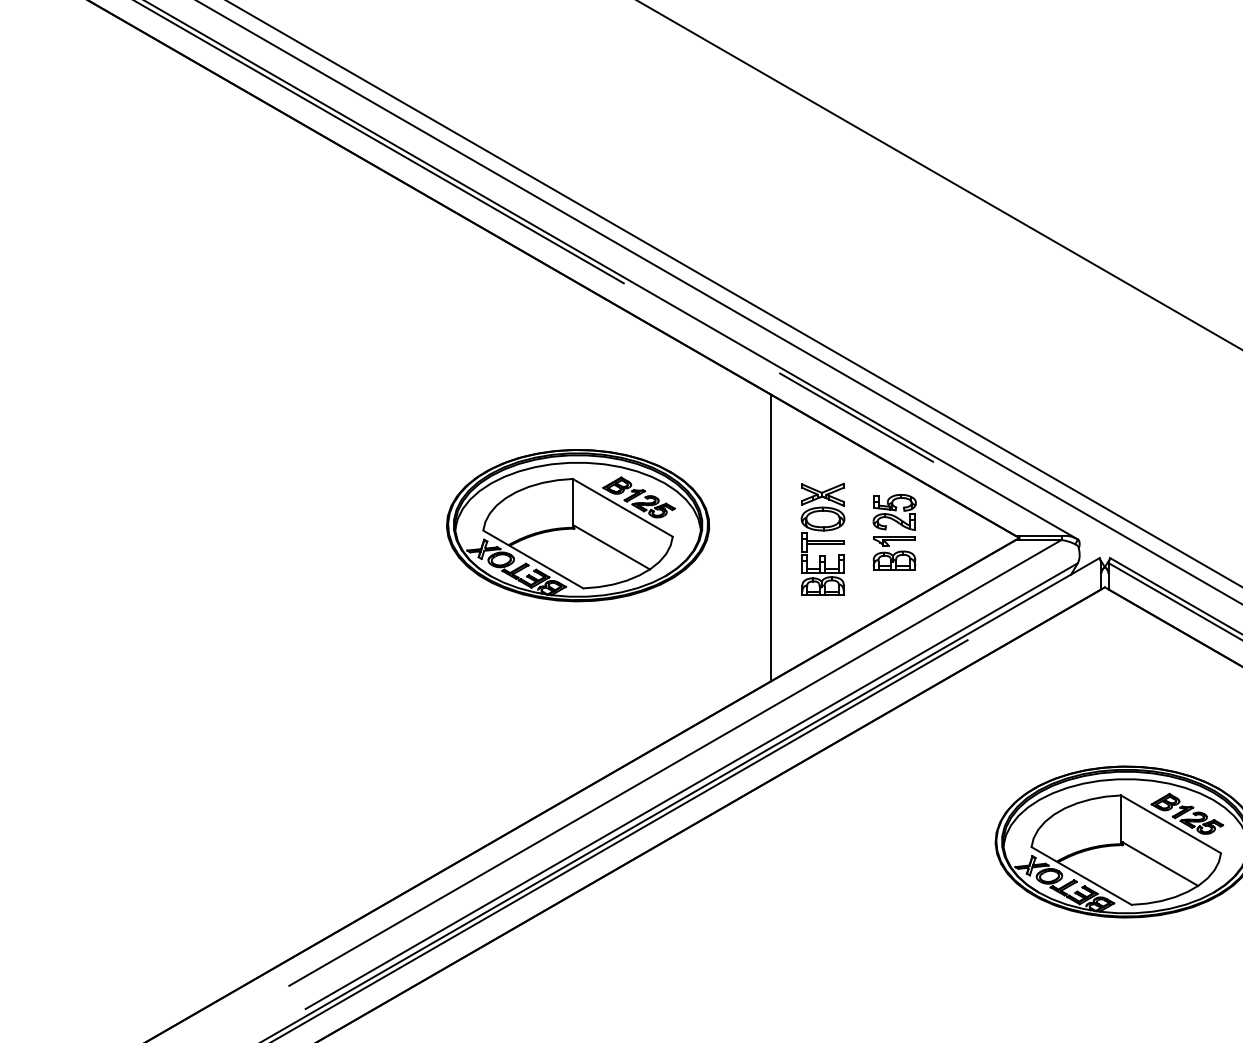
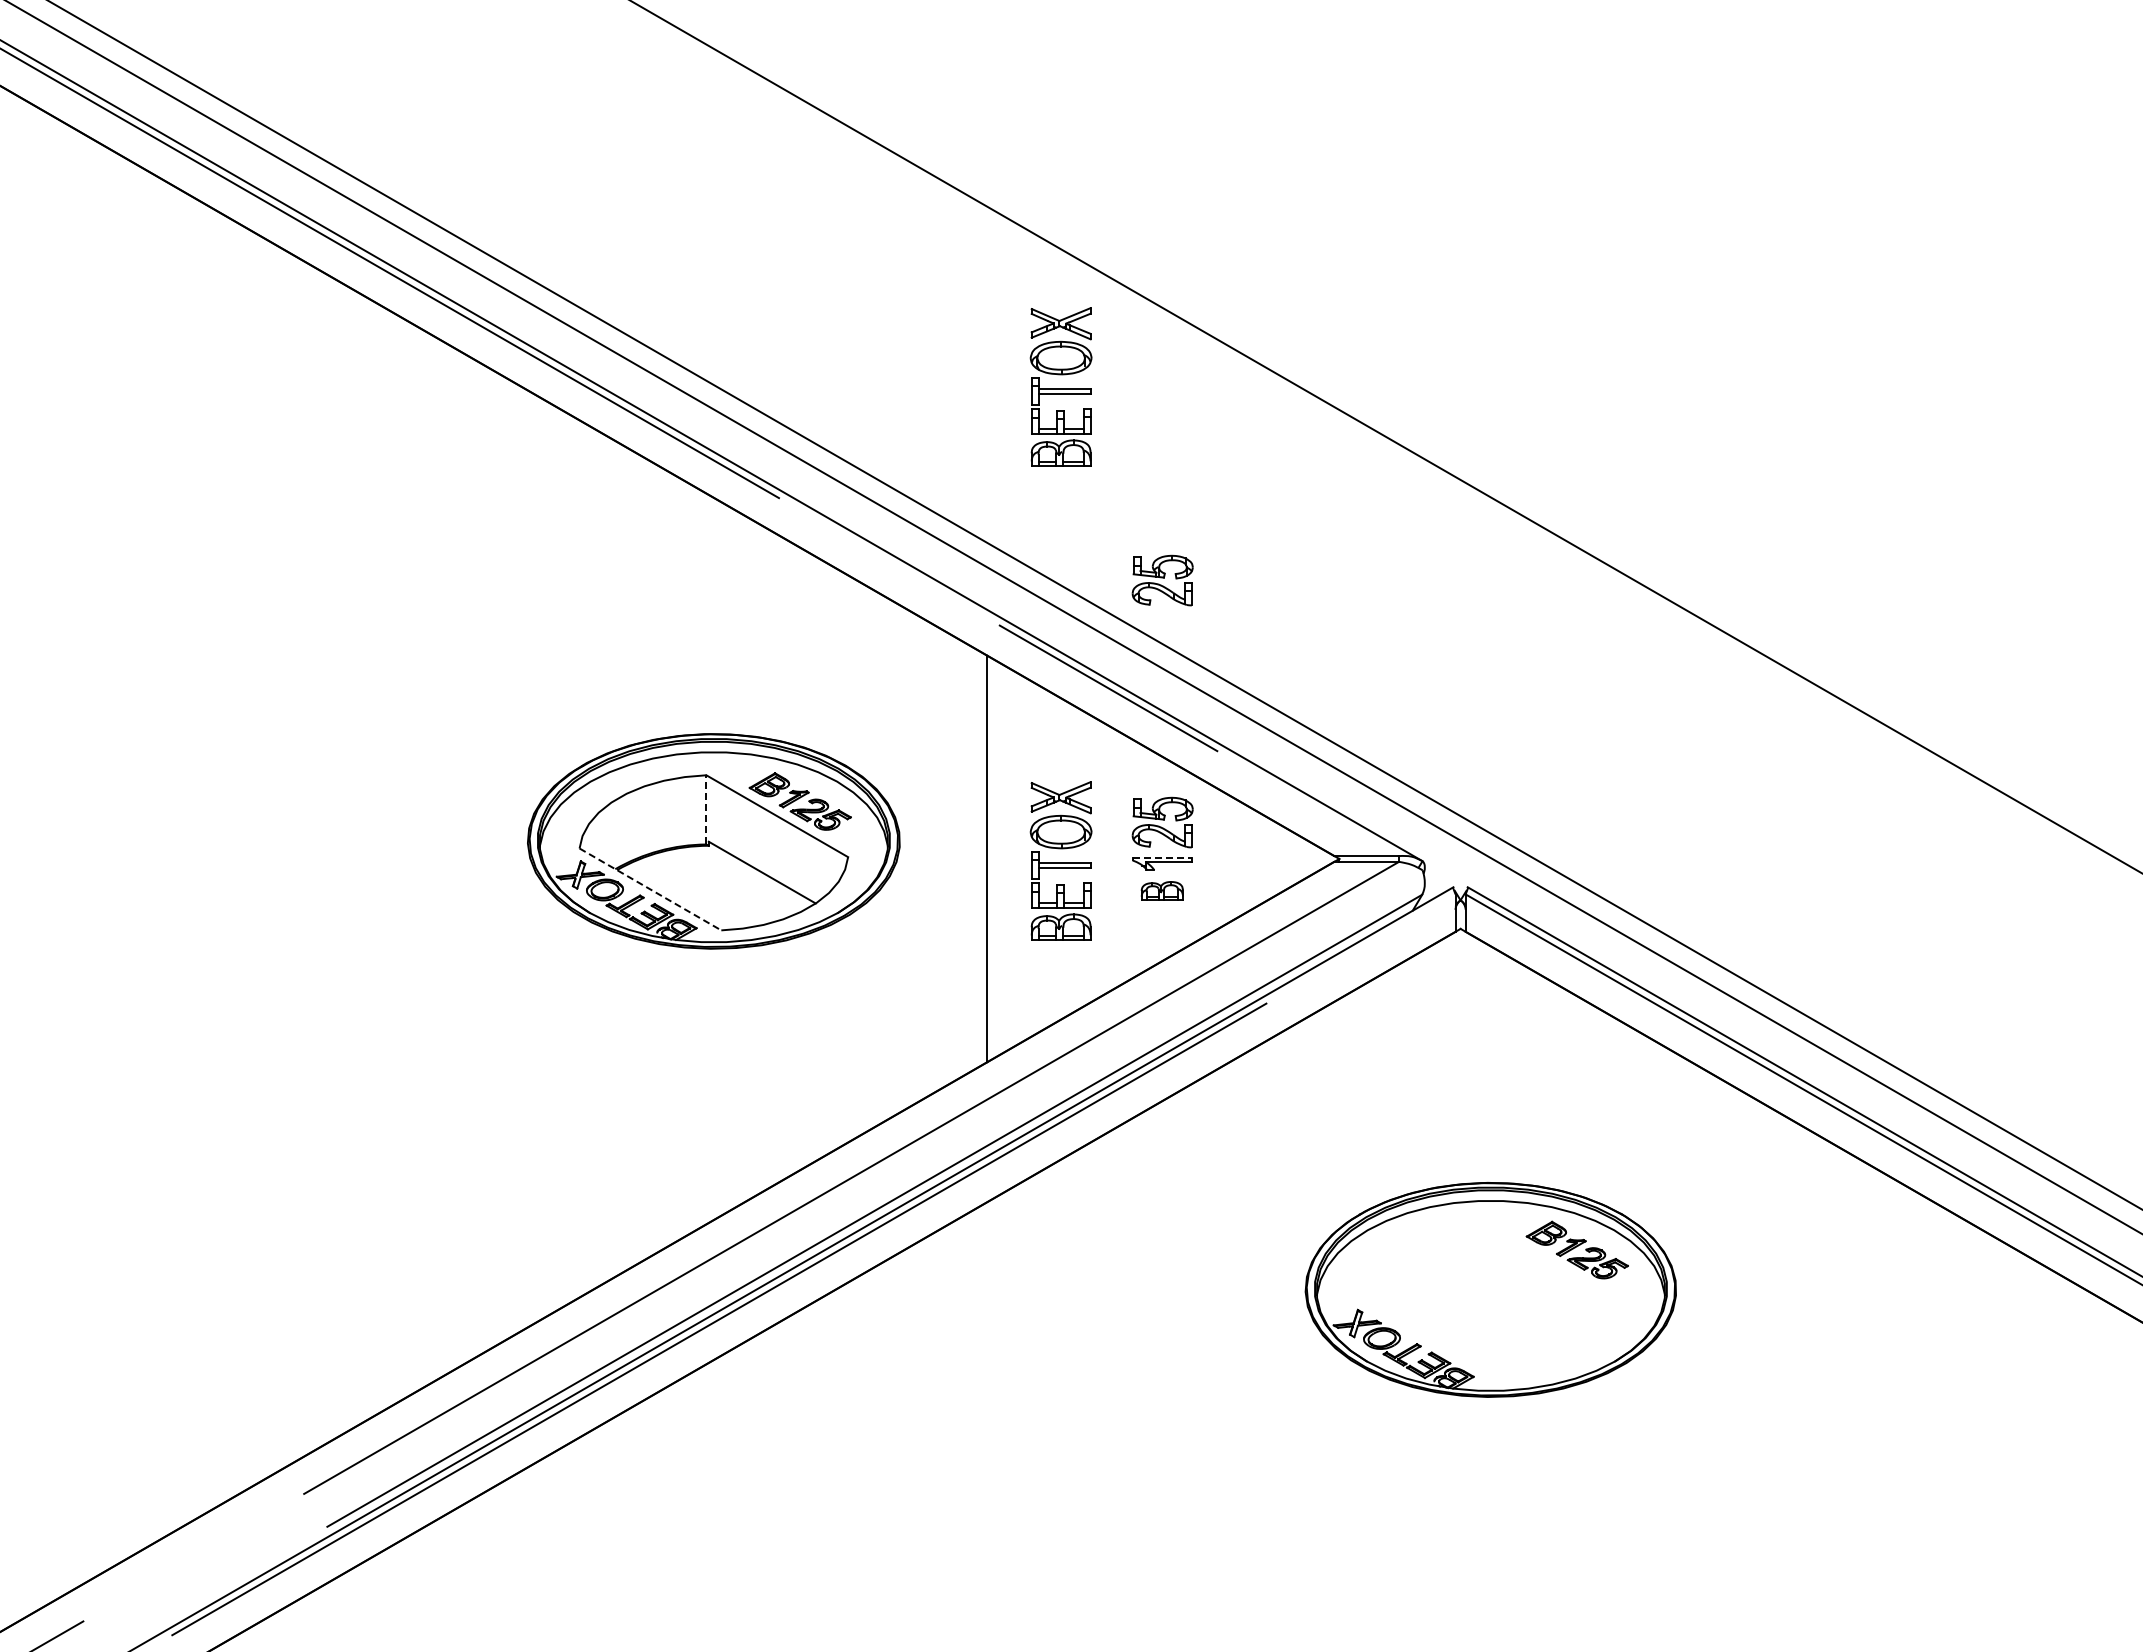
part: (822, 204) -> (1060, 386), added
part: (894, 341) -> (1162, 580), added
line: (572, 503) -> (706, 809), solid -> dashed
line: (894, 536) -> (1162, 857), solid -> dashed
line: (533, 559) -> (650, 889), solid -> dashed
part: (894, 560) -> (1162, 890), size x0.7
part: (1125, 849) -> (1490, 1300), removed

